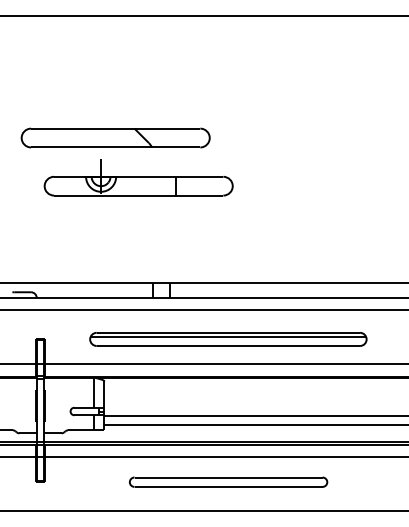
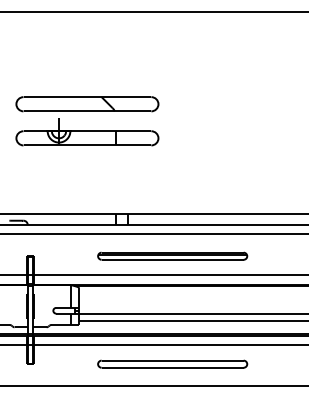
part: (138, 177) -> (87, 131), moved
part: (228, 338) -> (172, 255), size x0.71

